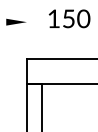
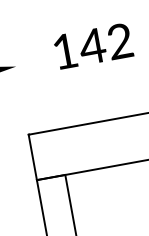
text: (75, 18) -> (104, 43), 150 -> 142

